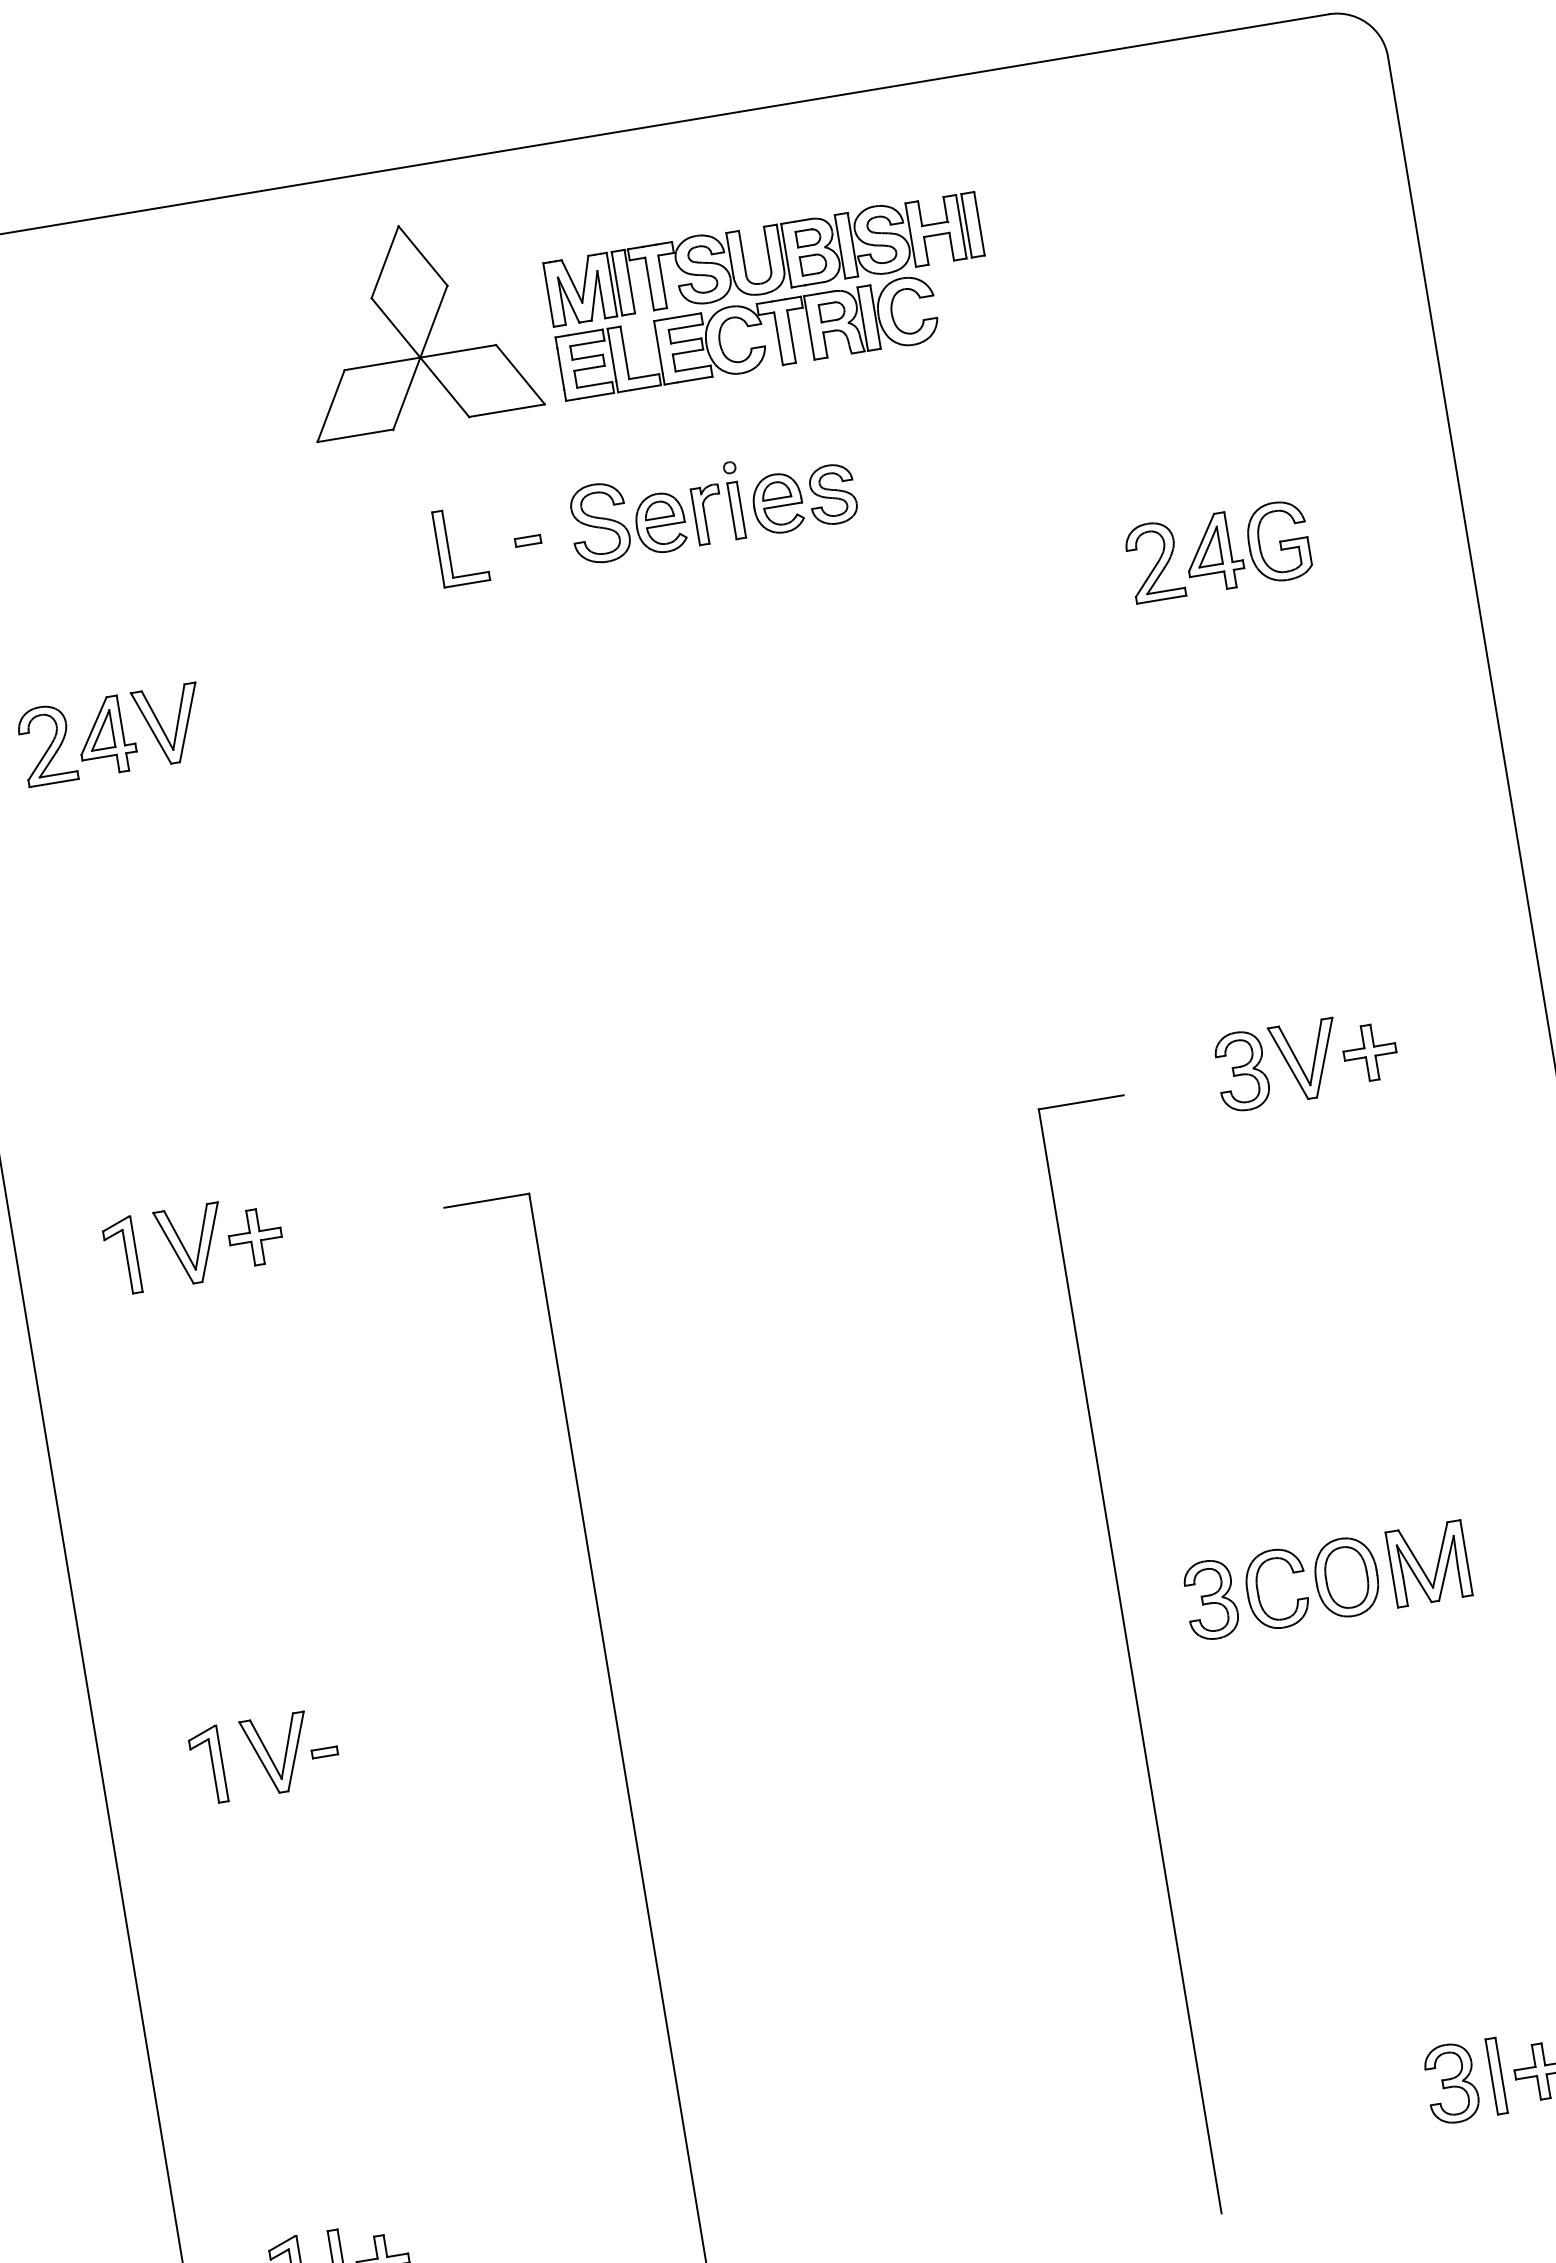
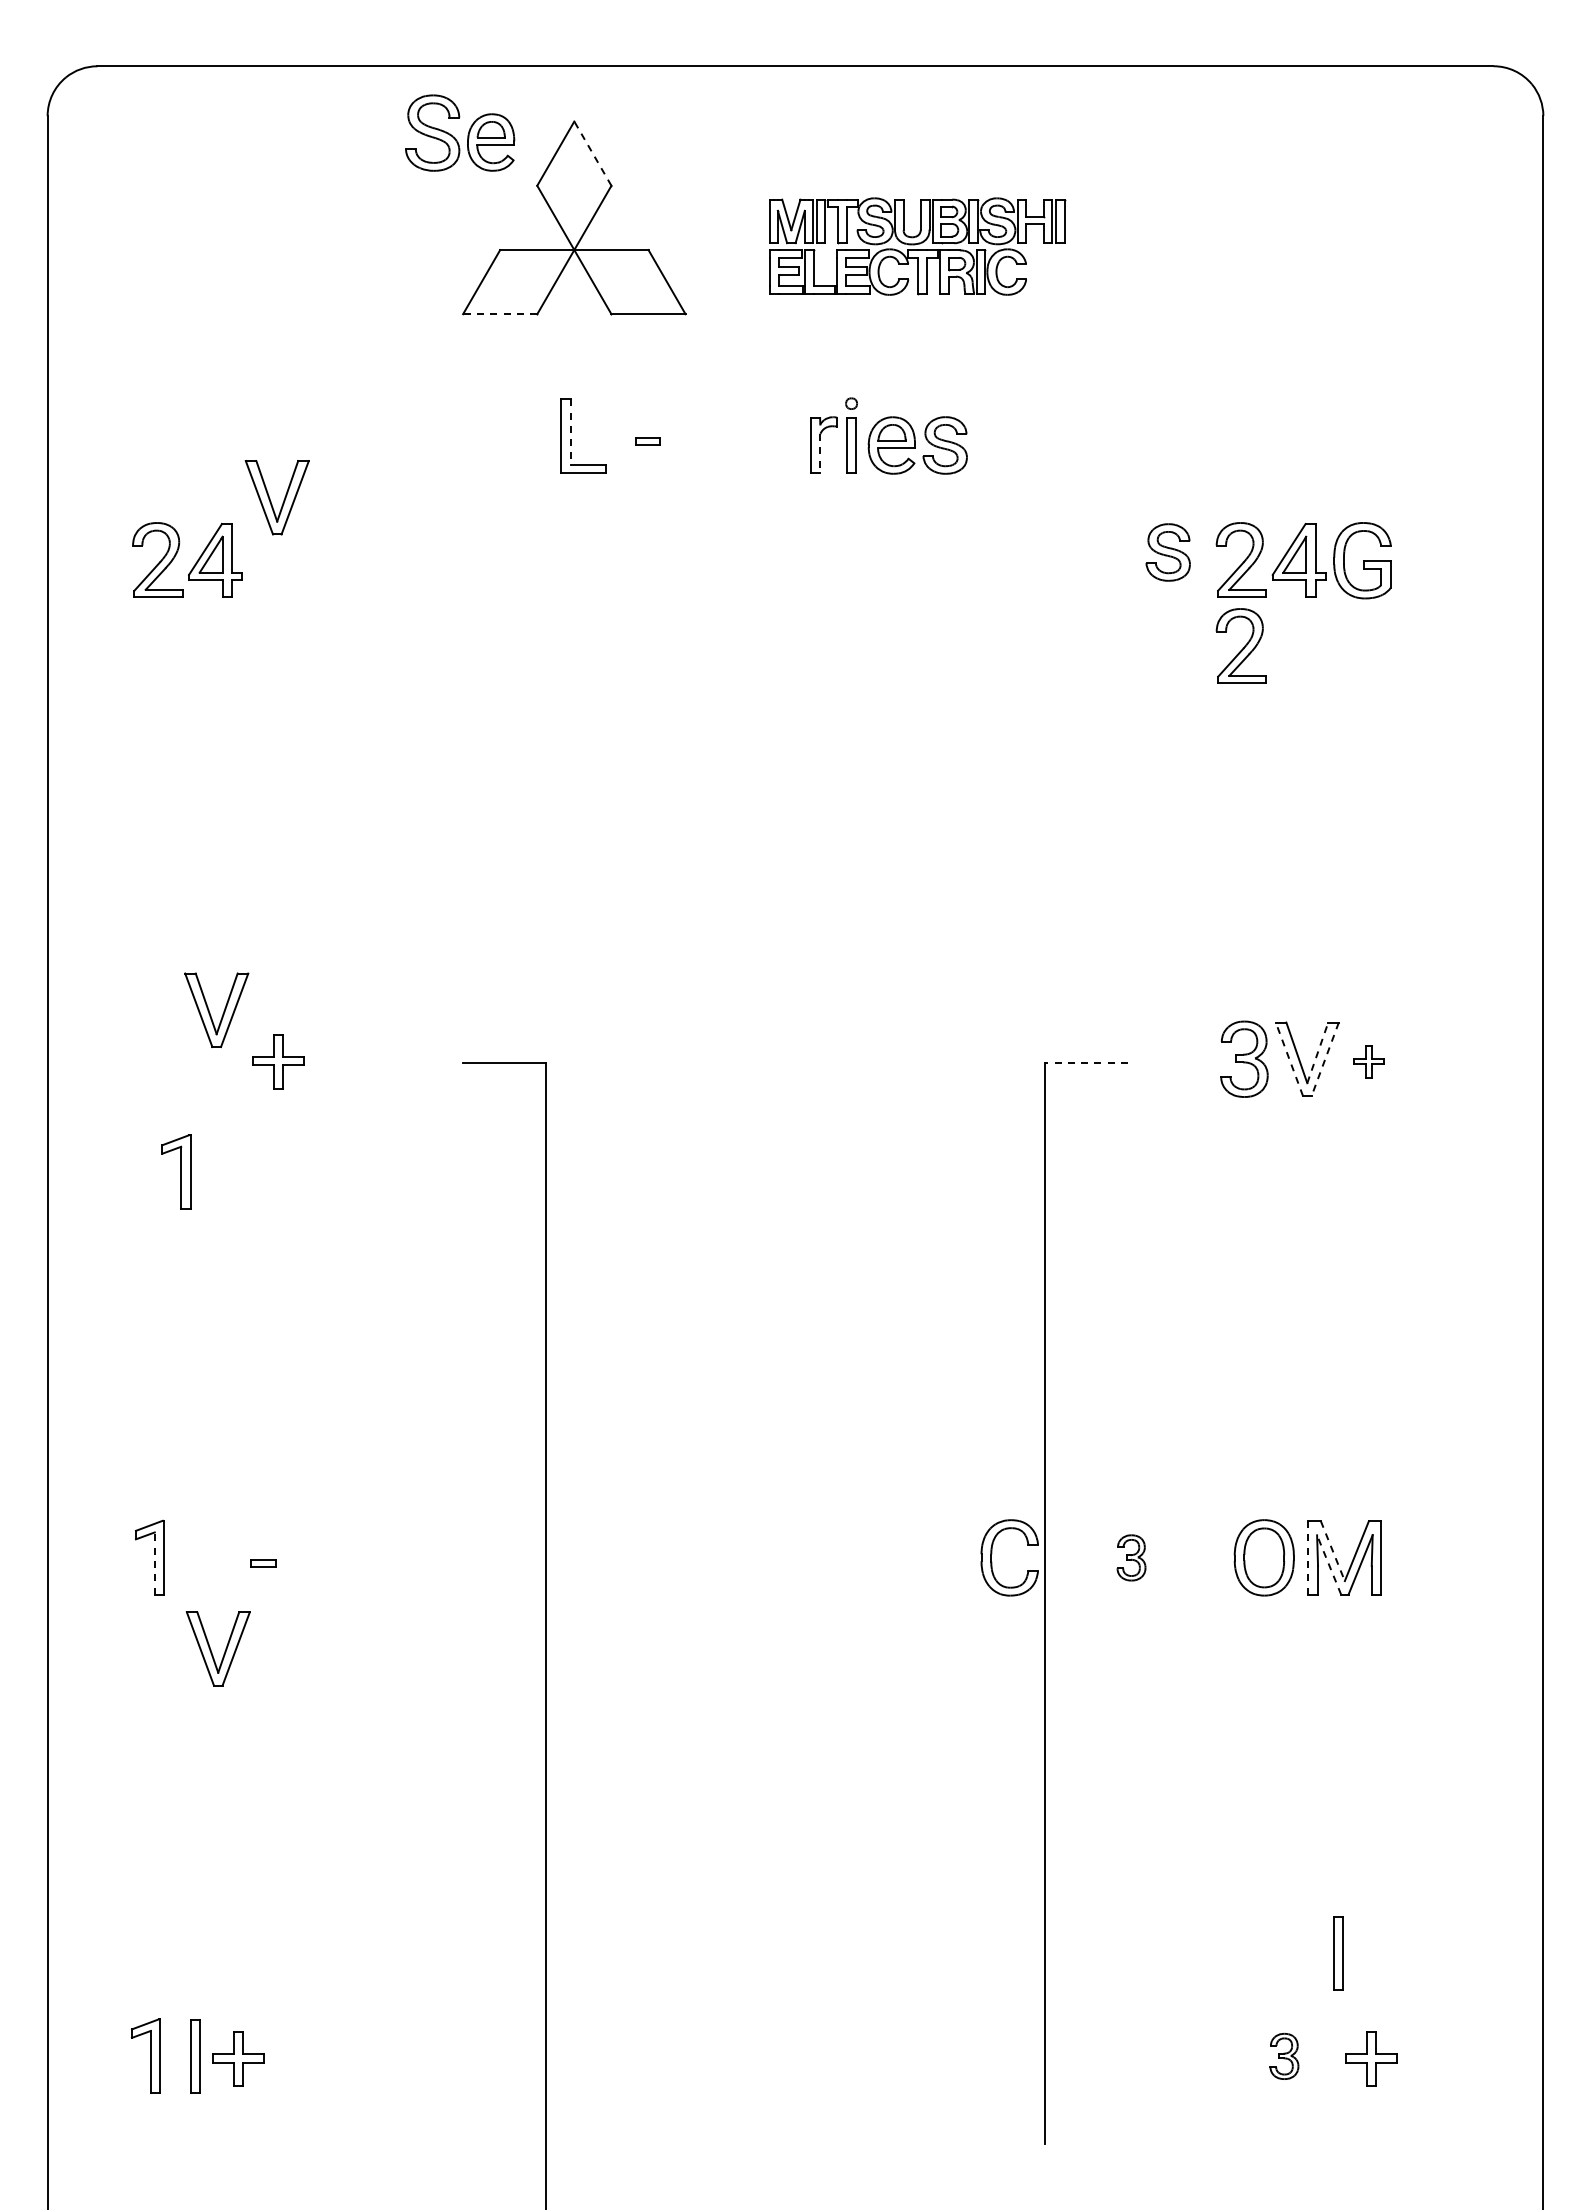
line: (422, 255) -> (592, 153), solid -> dashed
part: (770, 295) -> (917, 246), size x0.7
line: (354, 436) -> (499, 314), solid -> dashed
part: (623, 523) -> (455, 137), moved
line: (706, 523) -> (820, 453), solid -> dashed
line: (447, 544) -> (570, 432), solid -> dashed
part: (1077, 566) -> (1167, 552), added
part: (1168, 649) -> (1240, 645), added
part: (162, 727) -> (270, 498), moved
line: (1315, 1051) -> (1317, 1052), solid -> dashed
part: (1369, 1052) -> (1368, 1061), size x0.6
line: (1324, 1057) -> (1325, 1059), solid -> dashed
line: (1288, 1062) -> (1289, 1058), solid -> dashed
line: (1081, 1102) -> (1086, 1063), solid -> dashed
part: (185, 1248) -> (210, 1012), moved
part: (121, 1255) -> (176, 1171), moved
line: (1416, 1559) -> (1333, 1551), solid -> dashed
line: (1391, 1569) -> (1308, 1557), solid -> dashed
line: (1414, 1573) -> (1329, 1564), solid -> dashed
part: (1258, 1588) -> (992, 1554), moved
part: (1210, 1599) -> (1131, 1557), size x0.6
part: (270, 1756) -> (211, 1649), moved
line: (213, 1771) -> (154, 1563), solid -> dashed
part: (1496, 2076) -> (1338, 1953), moved
part: (1451, 2083) -> (1284, 2056), size x0.6

